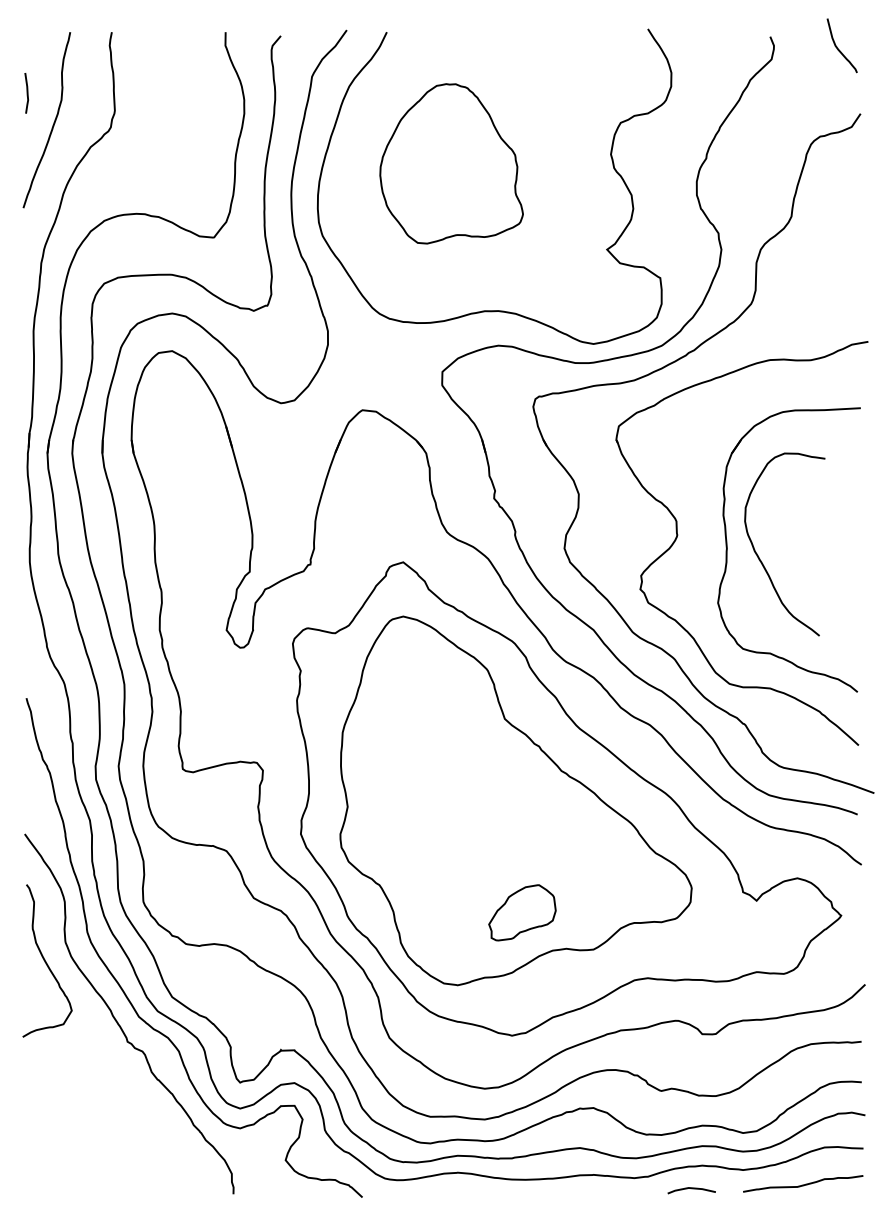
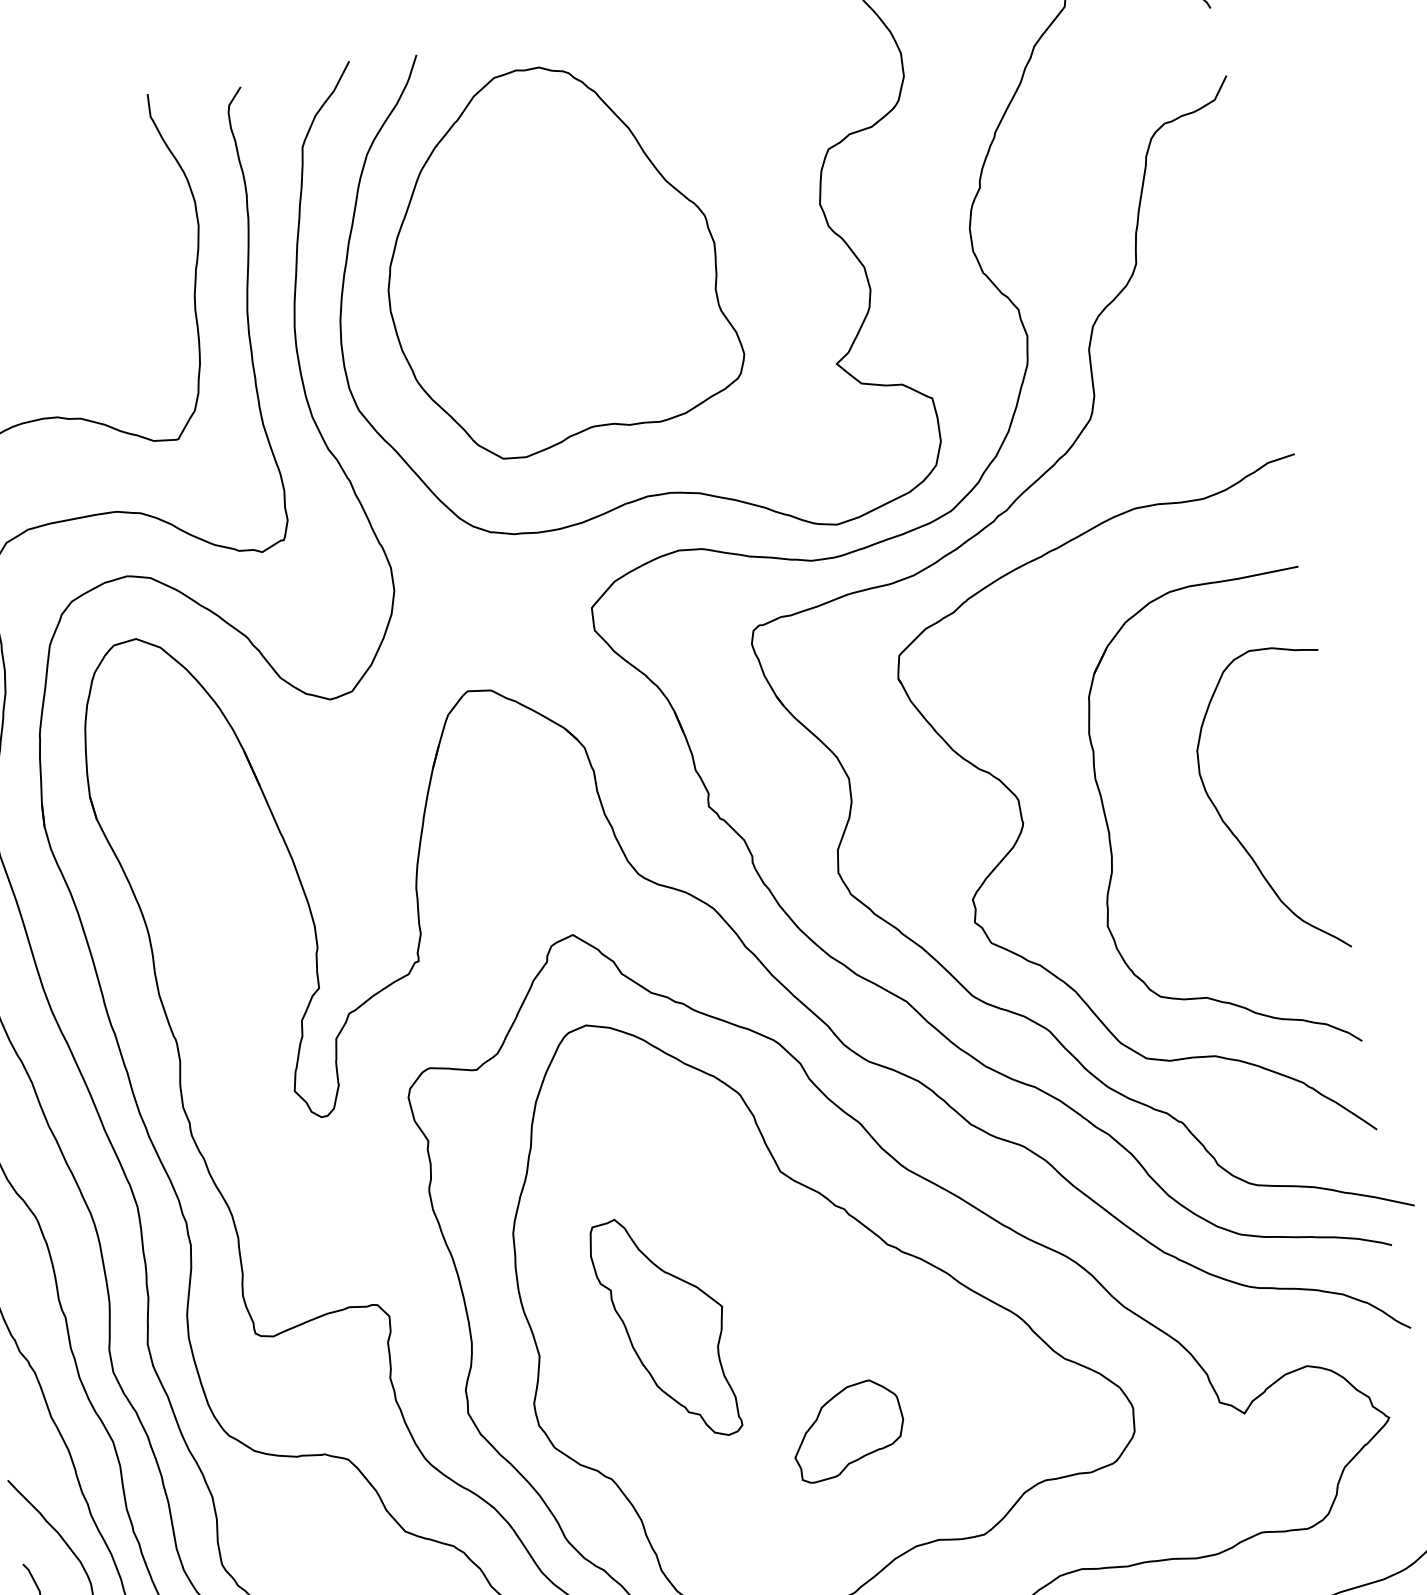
part: (451, 163) -> (556, 258), size x1.43
curve: (760, 558) -> (1234, 832), moved
part: (423, 801) -> (664, 1329), added
part: (522, 912) -> (848, 1430), moved

